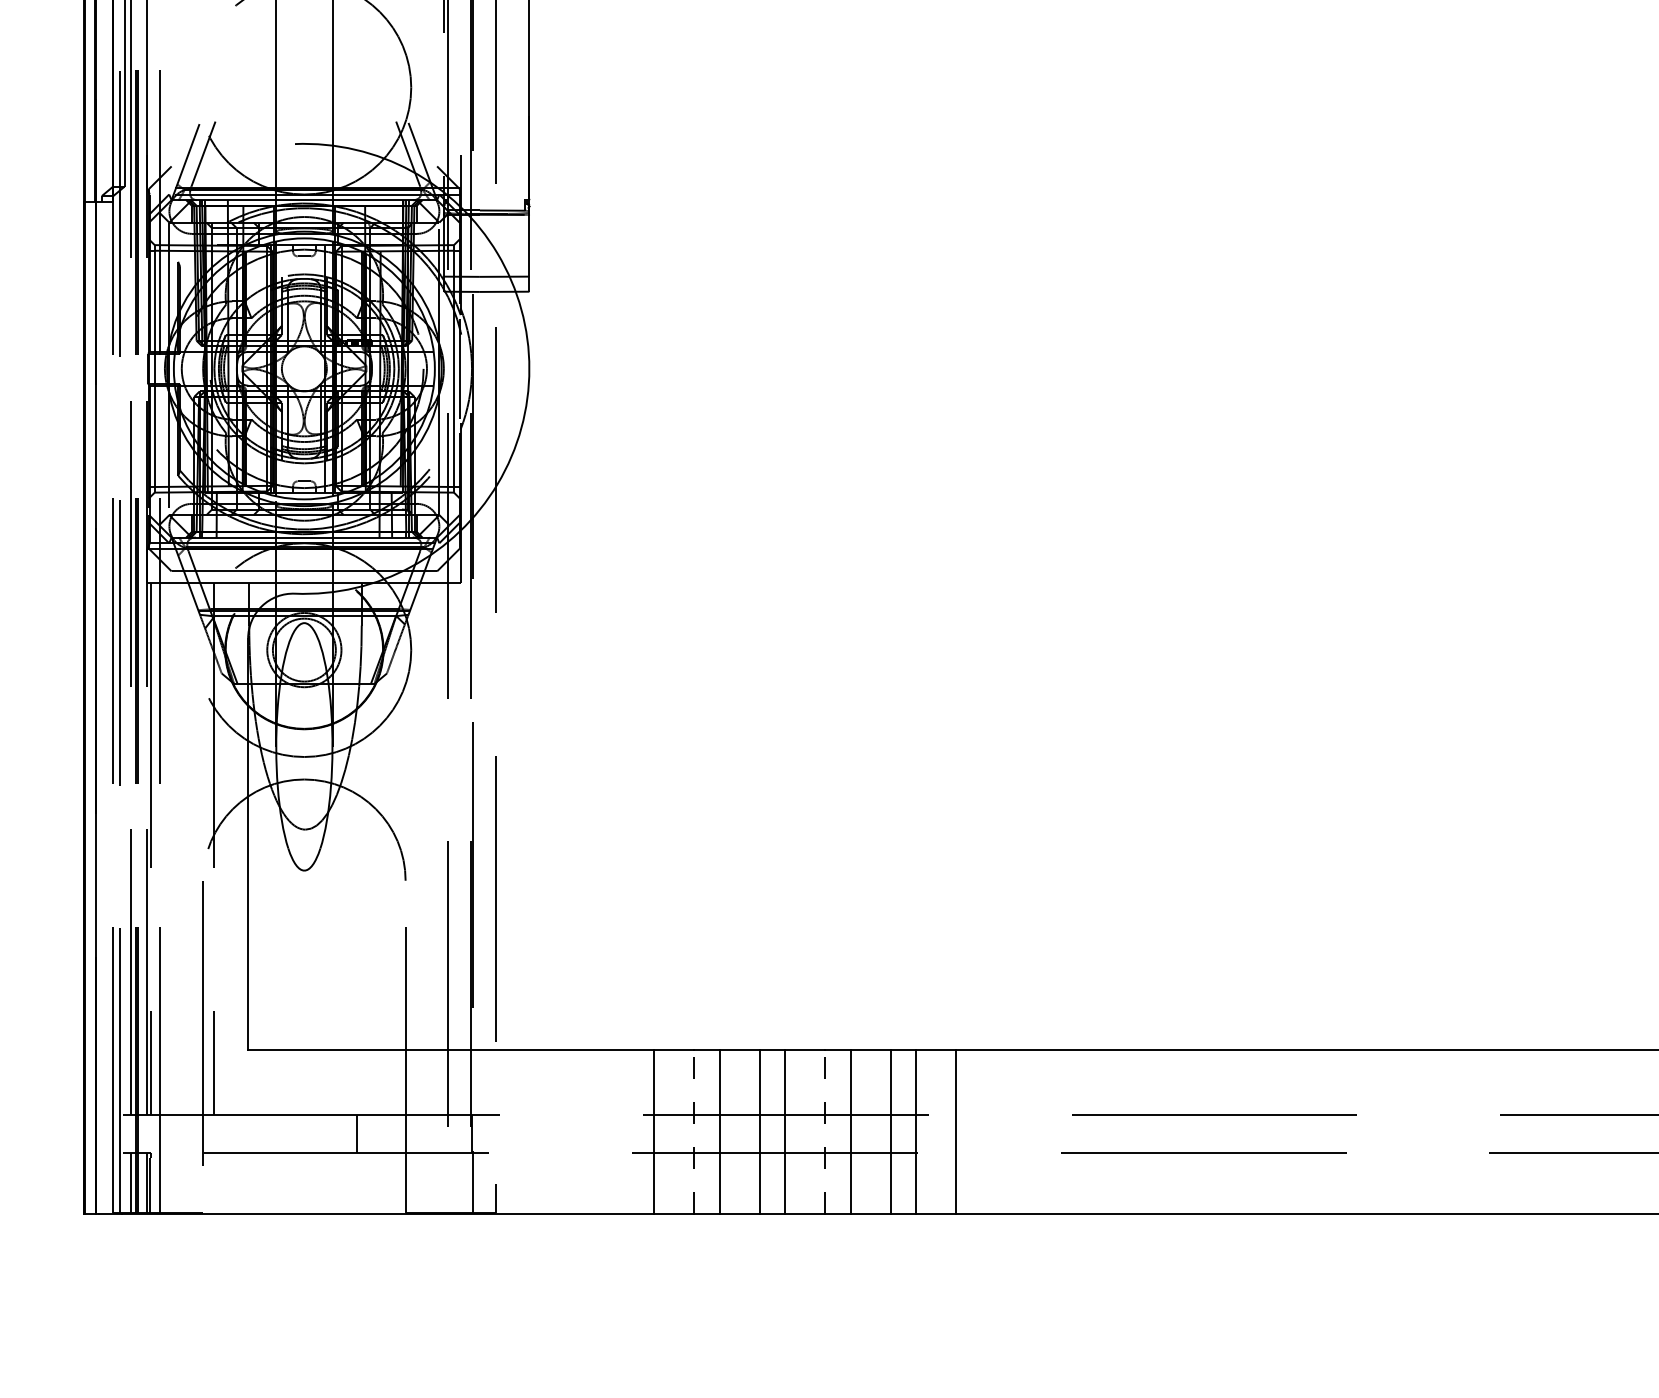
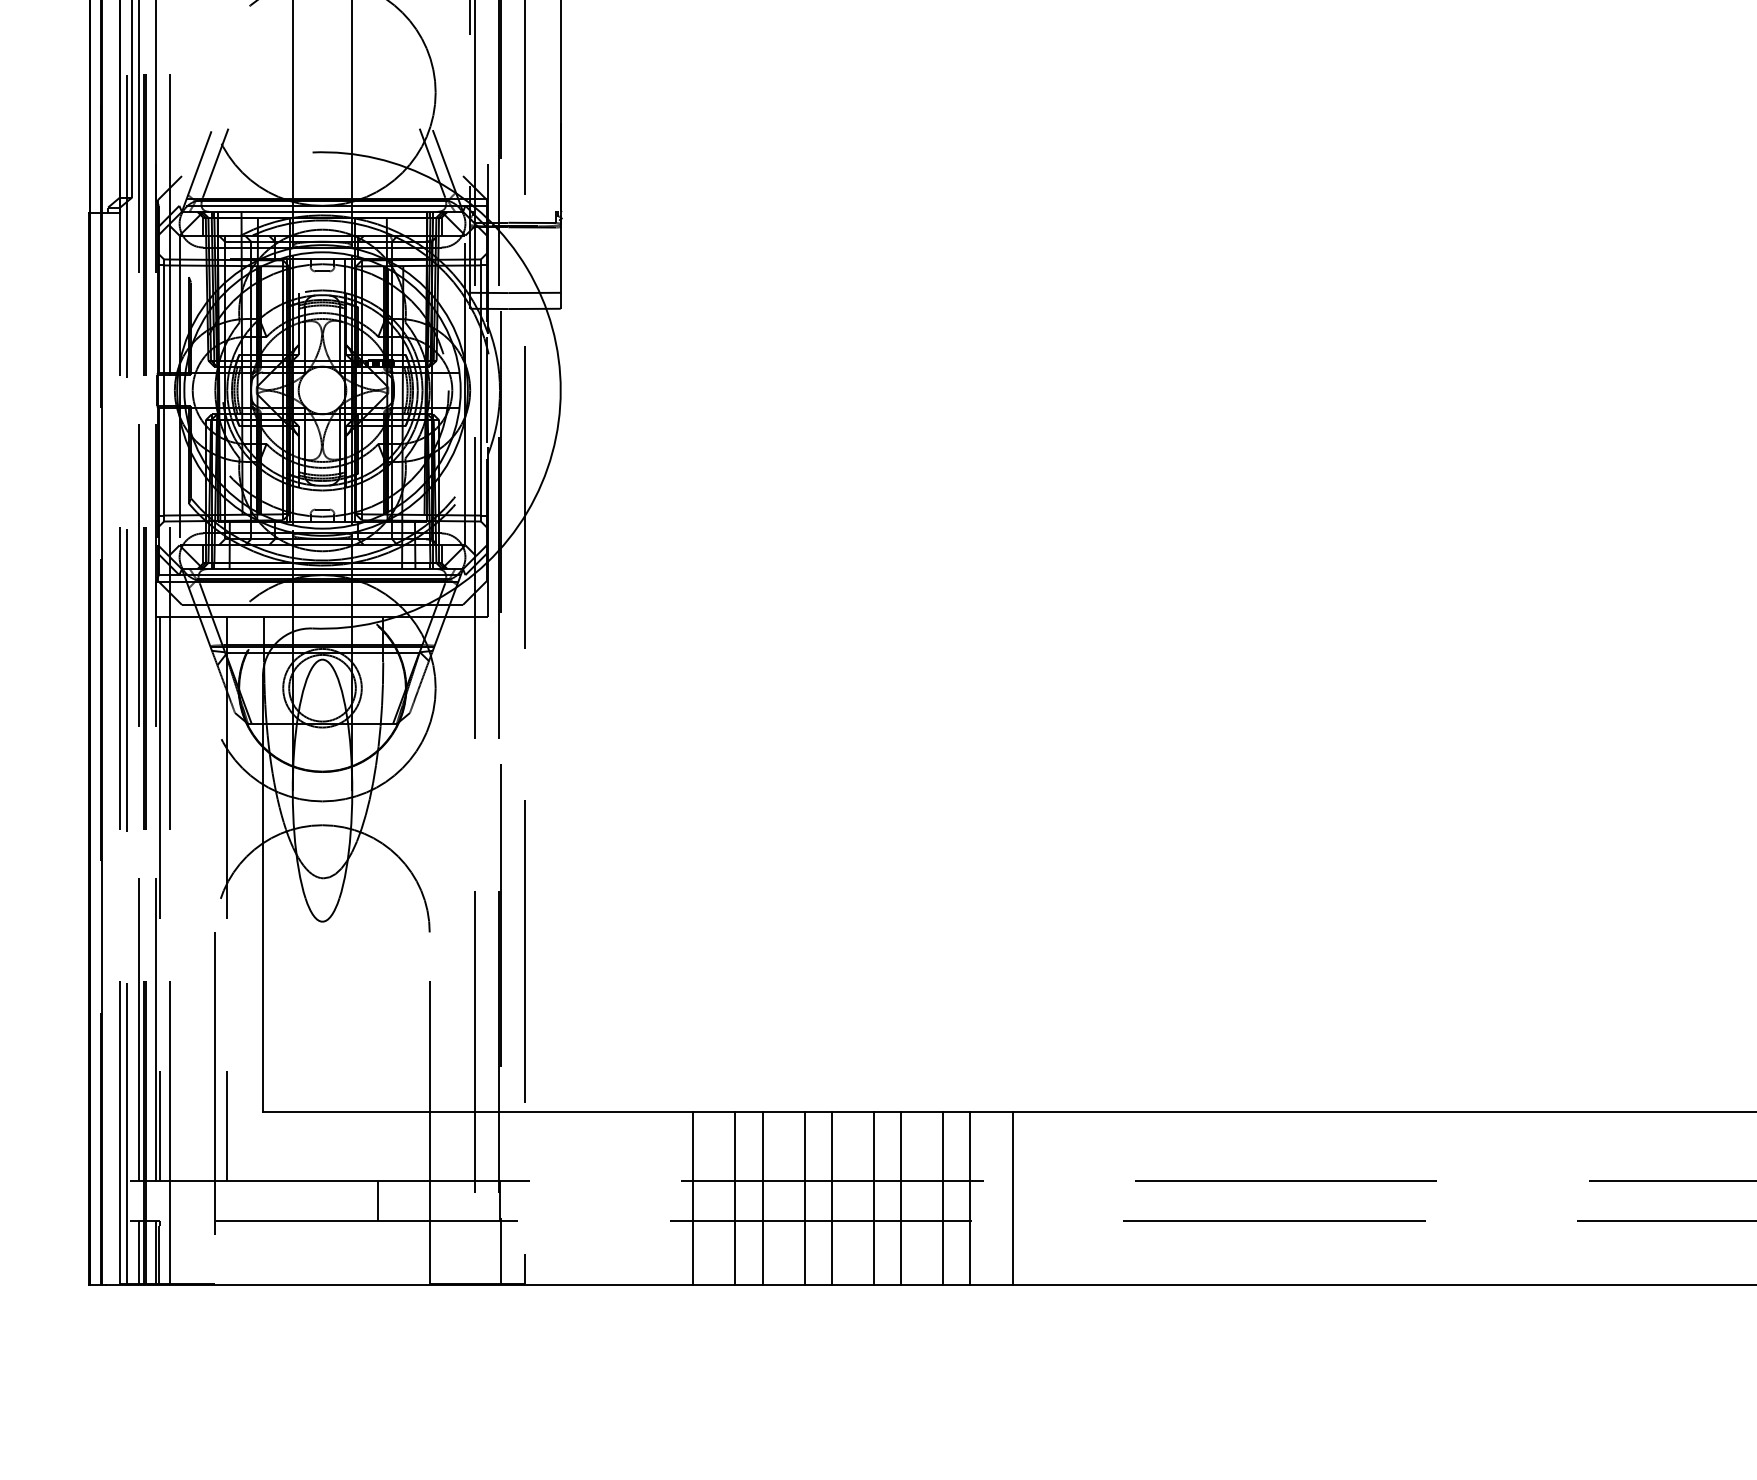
line: (694, 1132) -> (735, 1198), dashed -> solid
line: (824, 1132) -> (873, 1198), dashed -> solid

